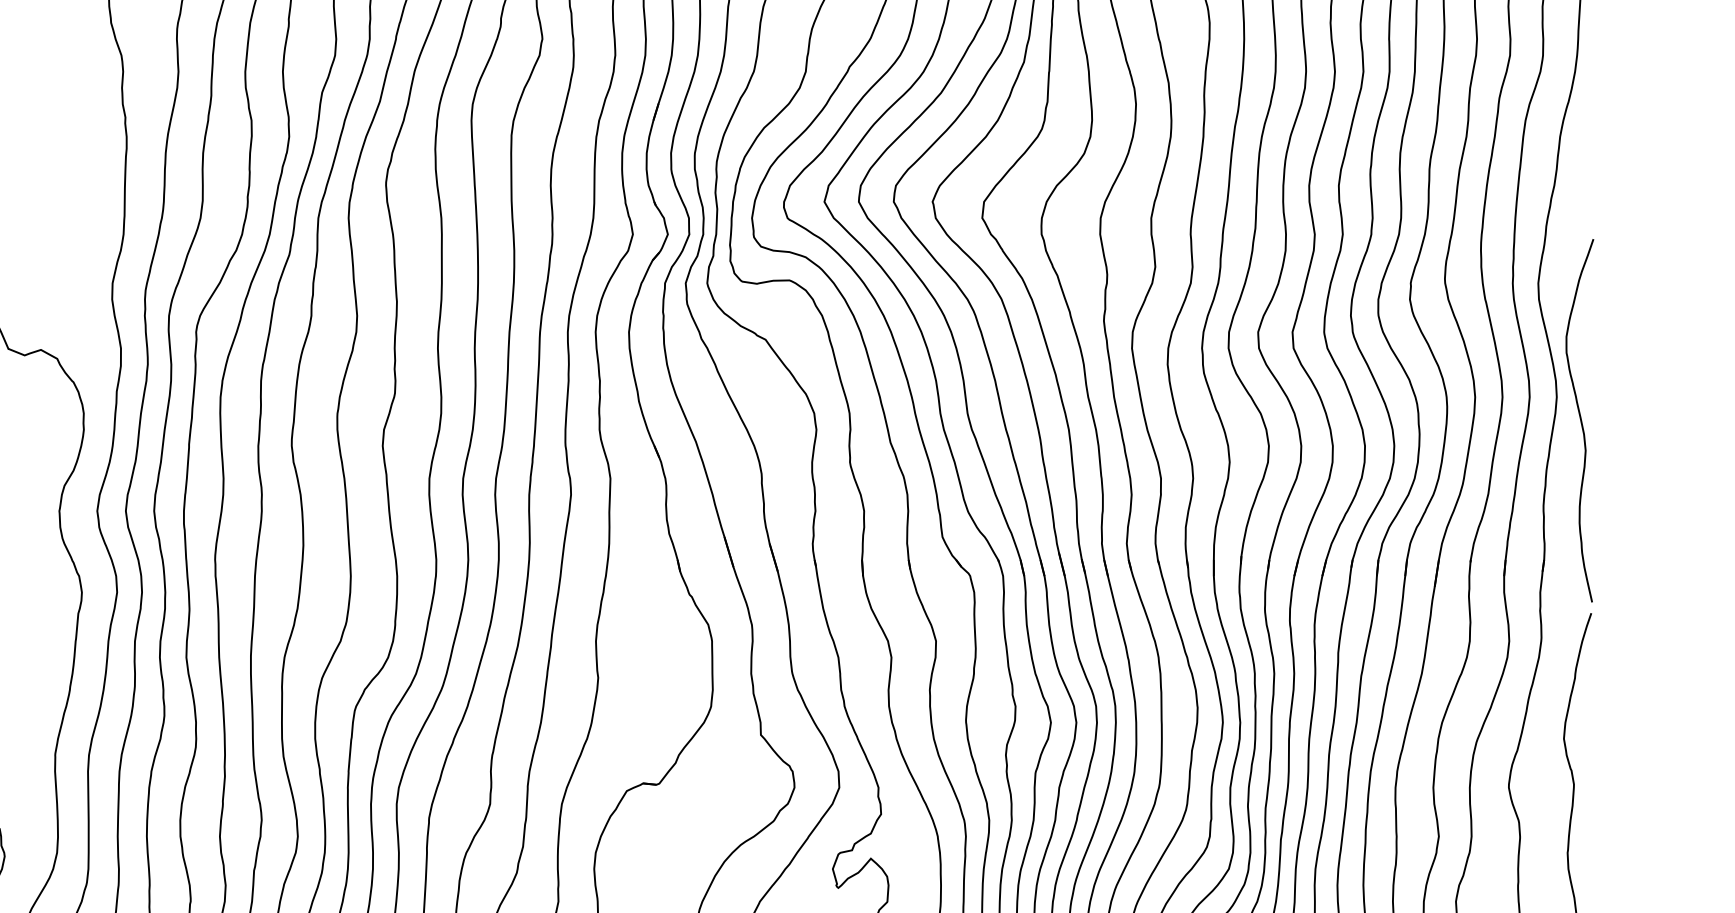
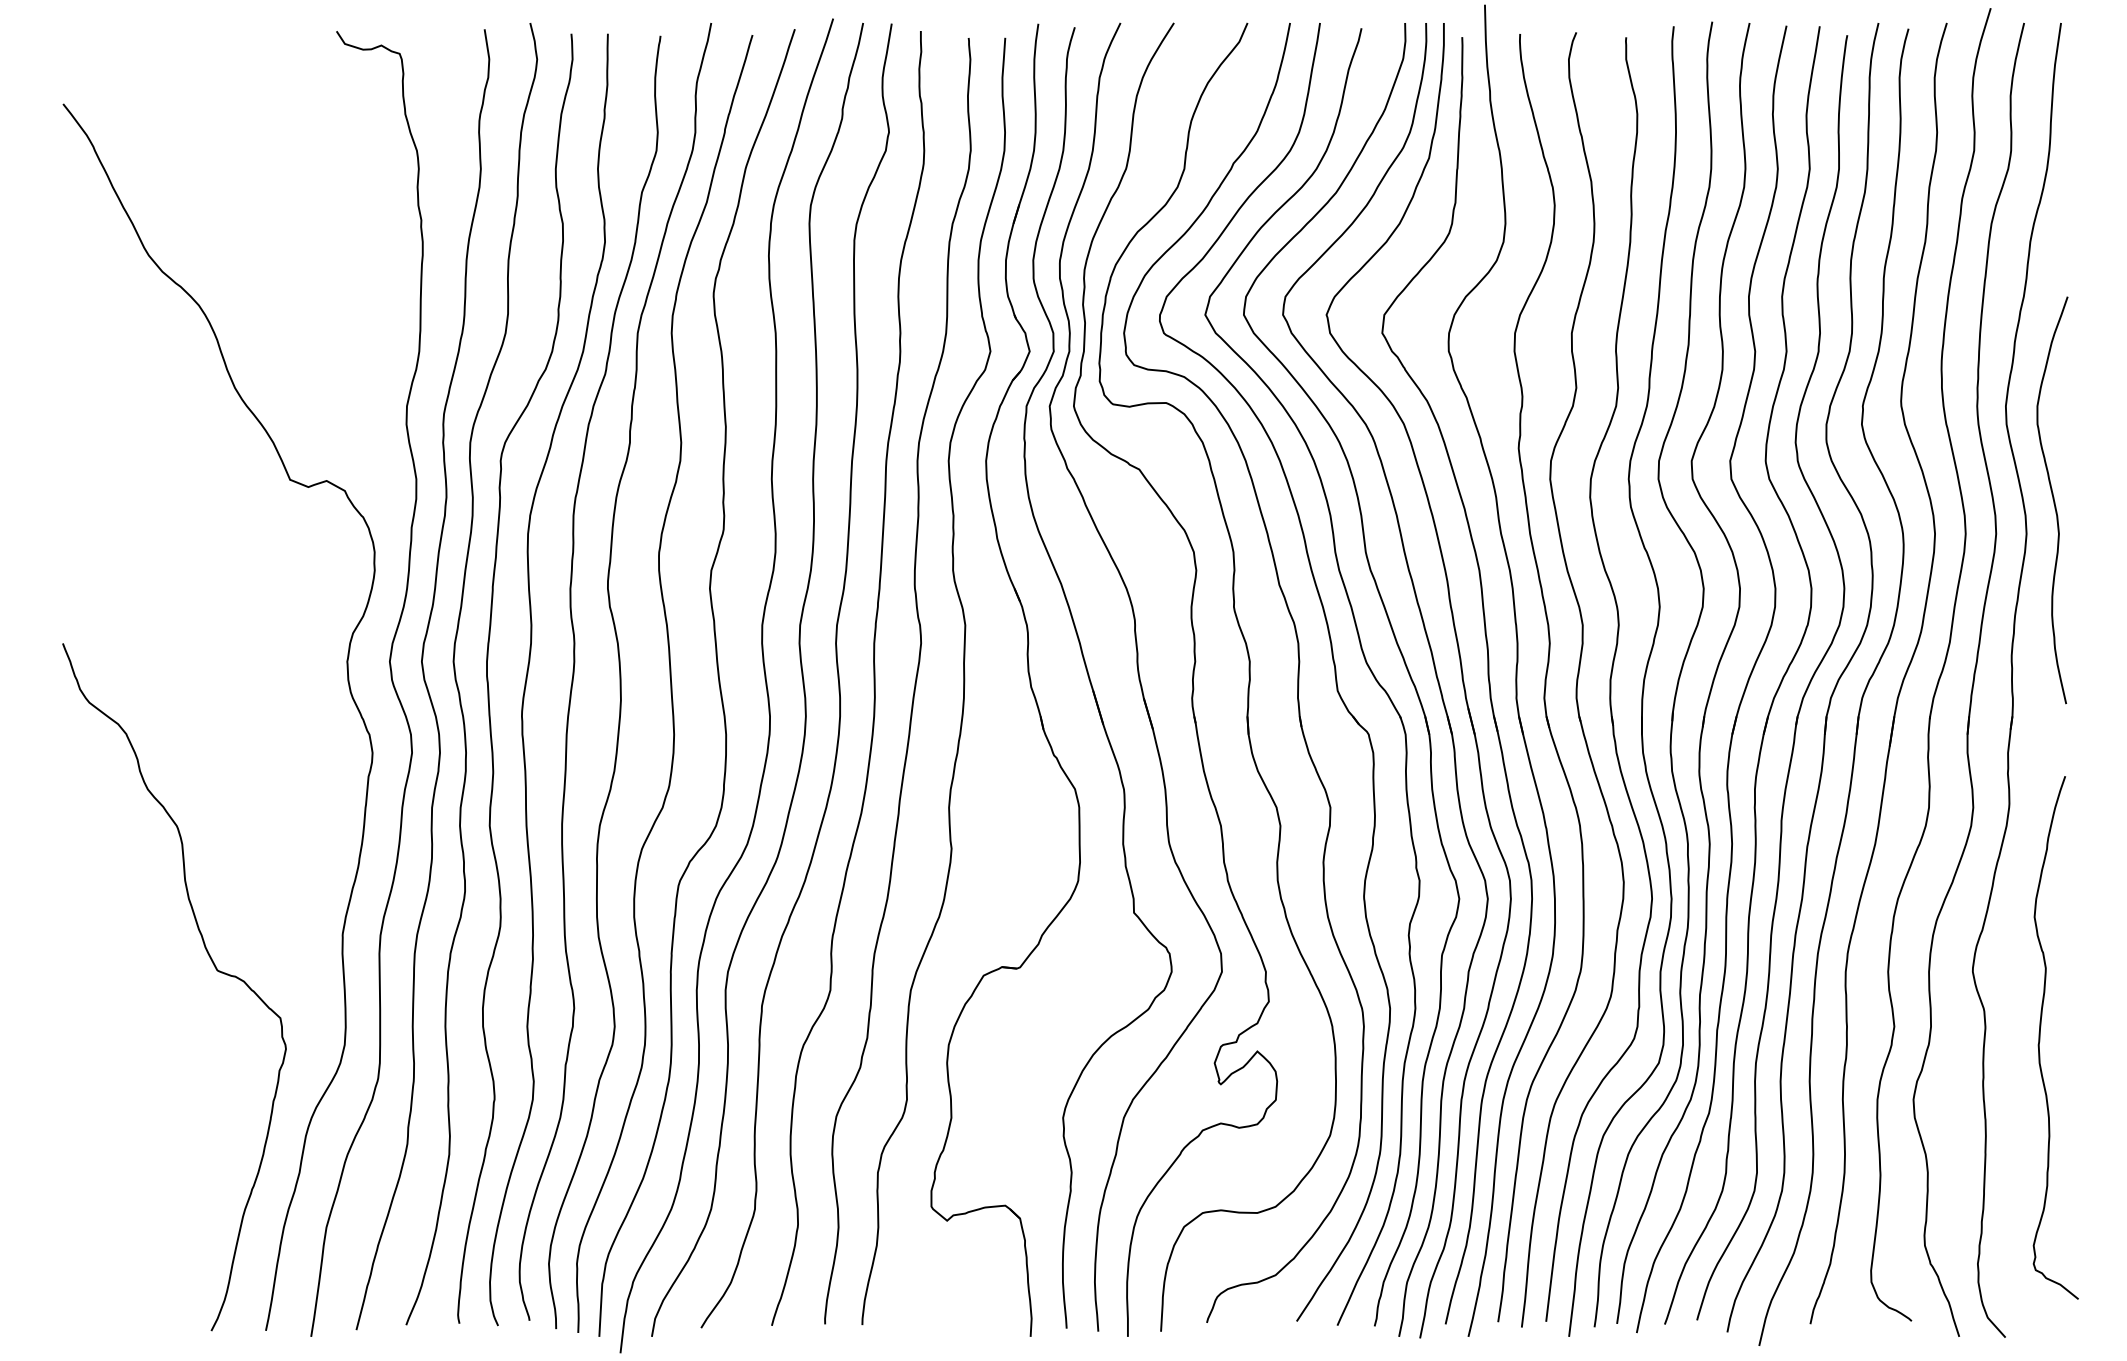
curve: (1579, 419) -> (2052, 499), moved

